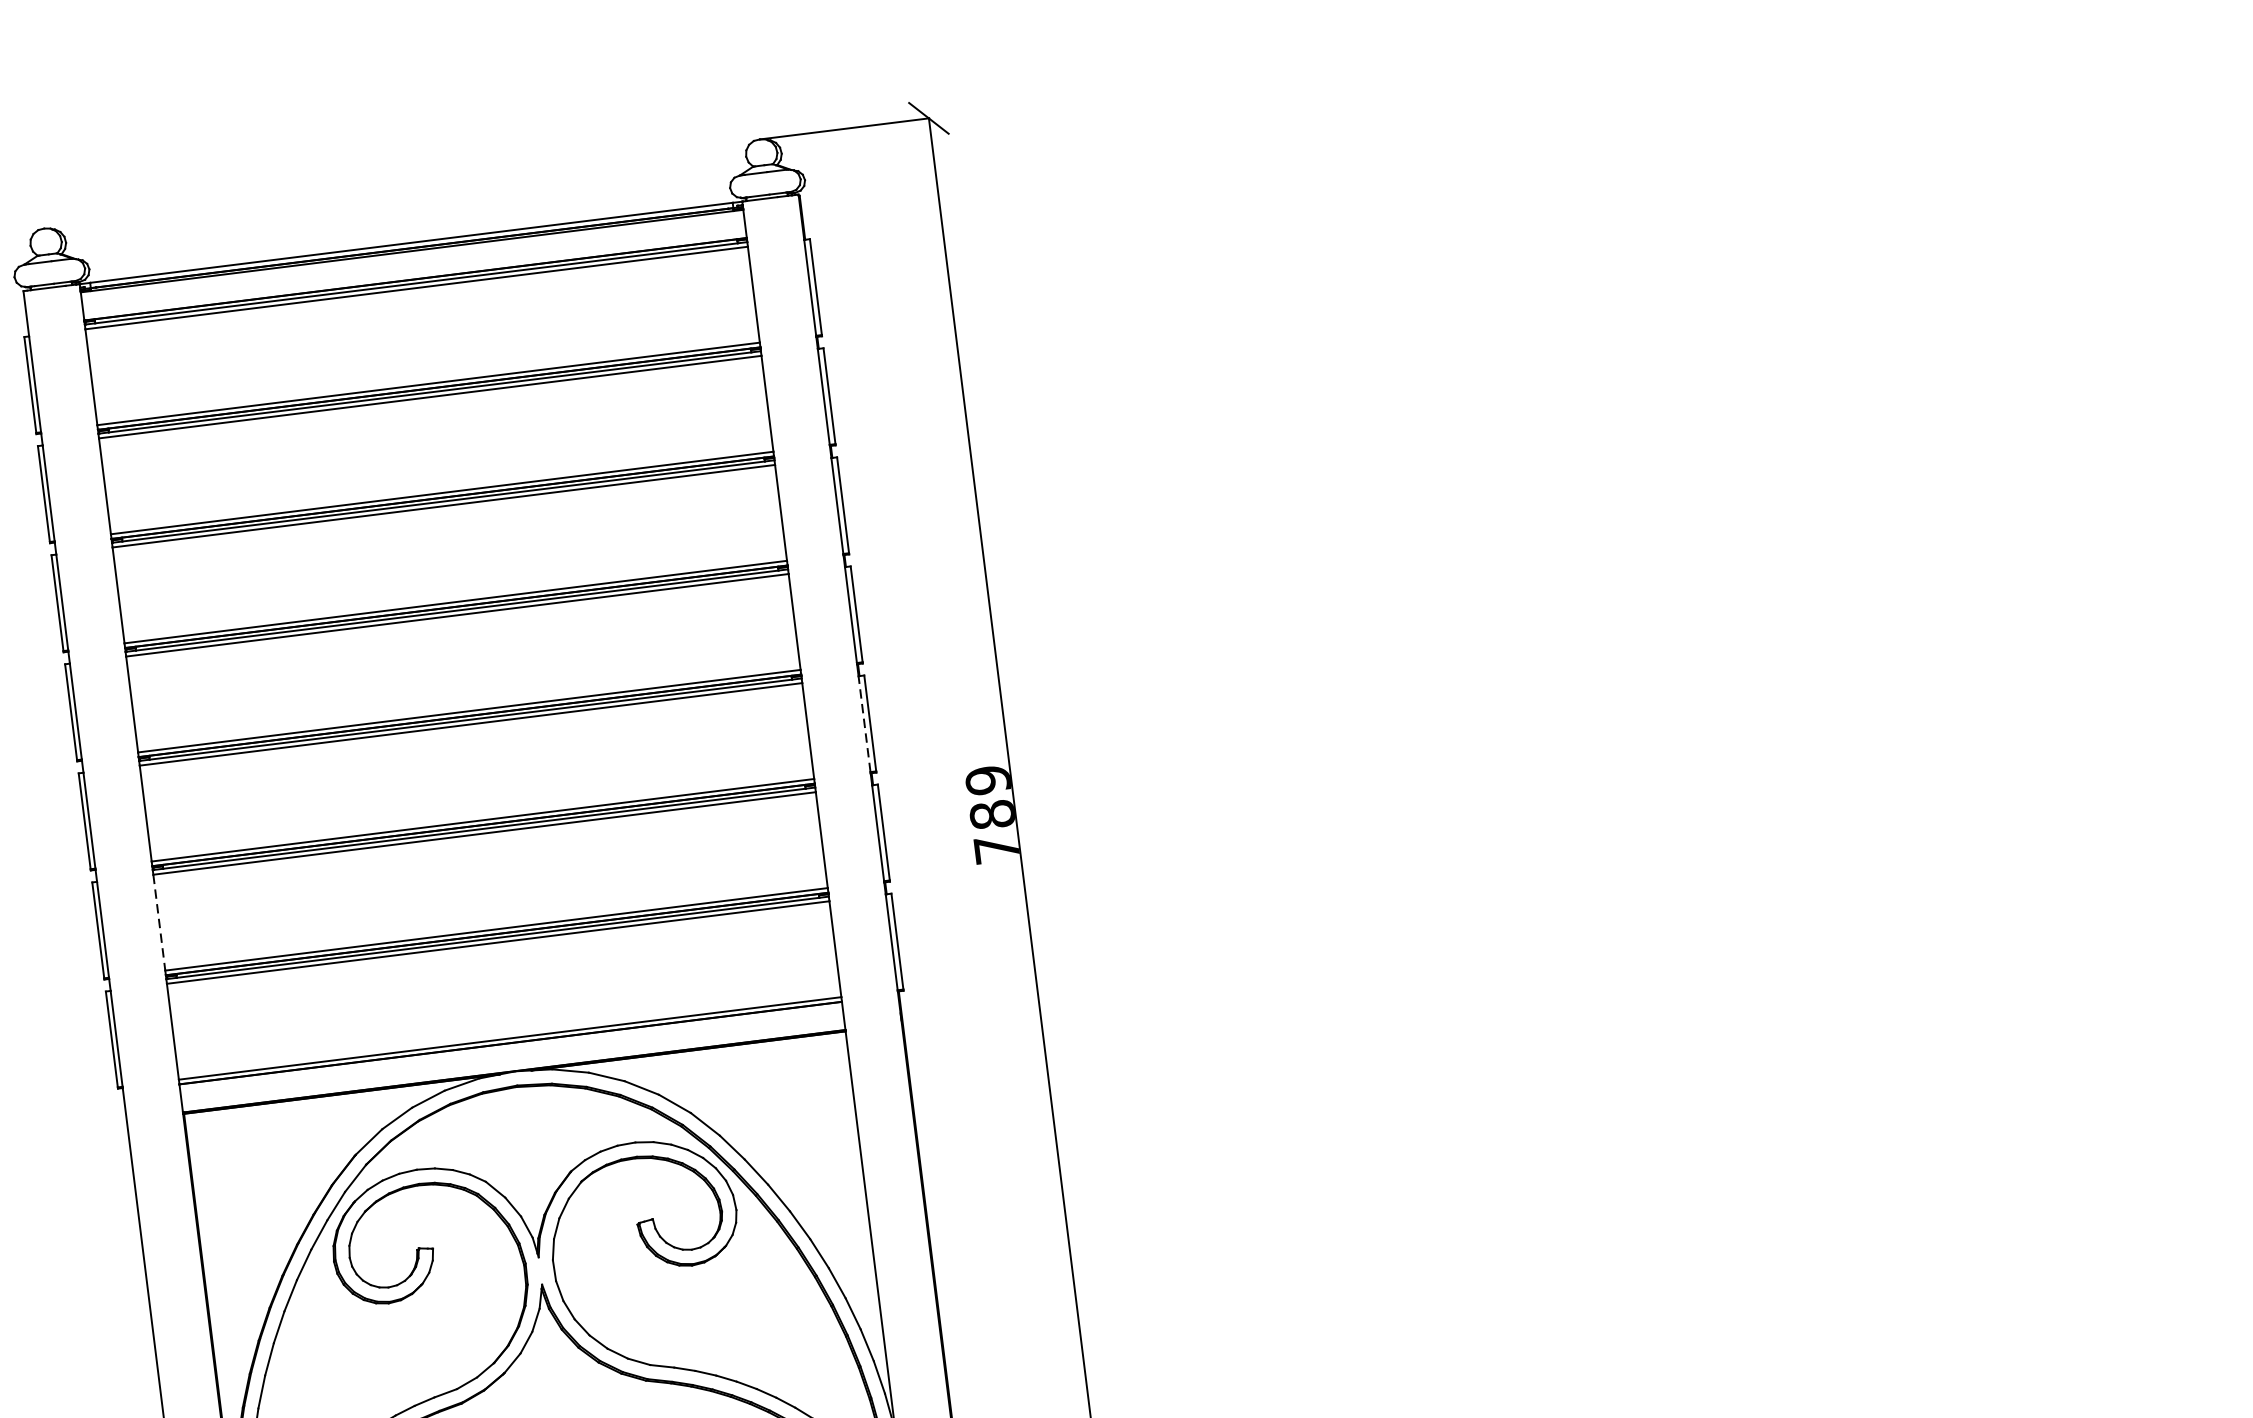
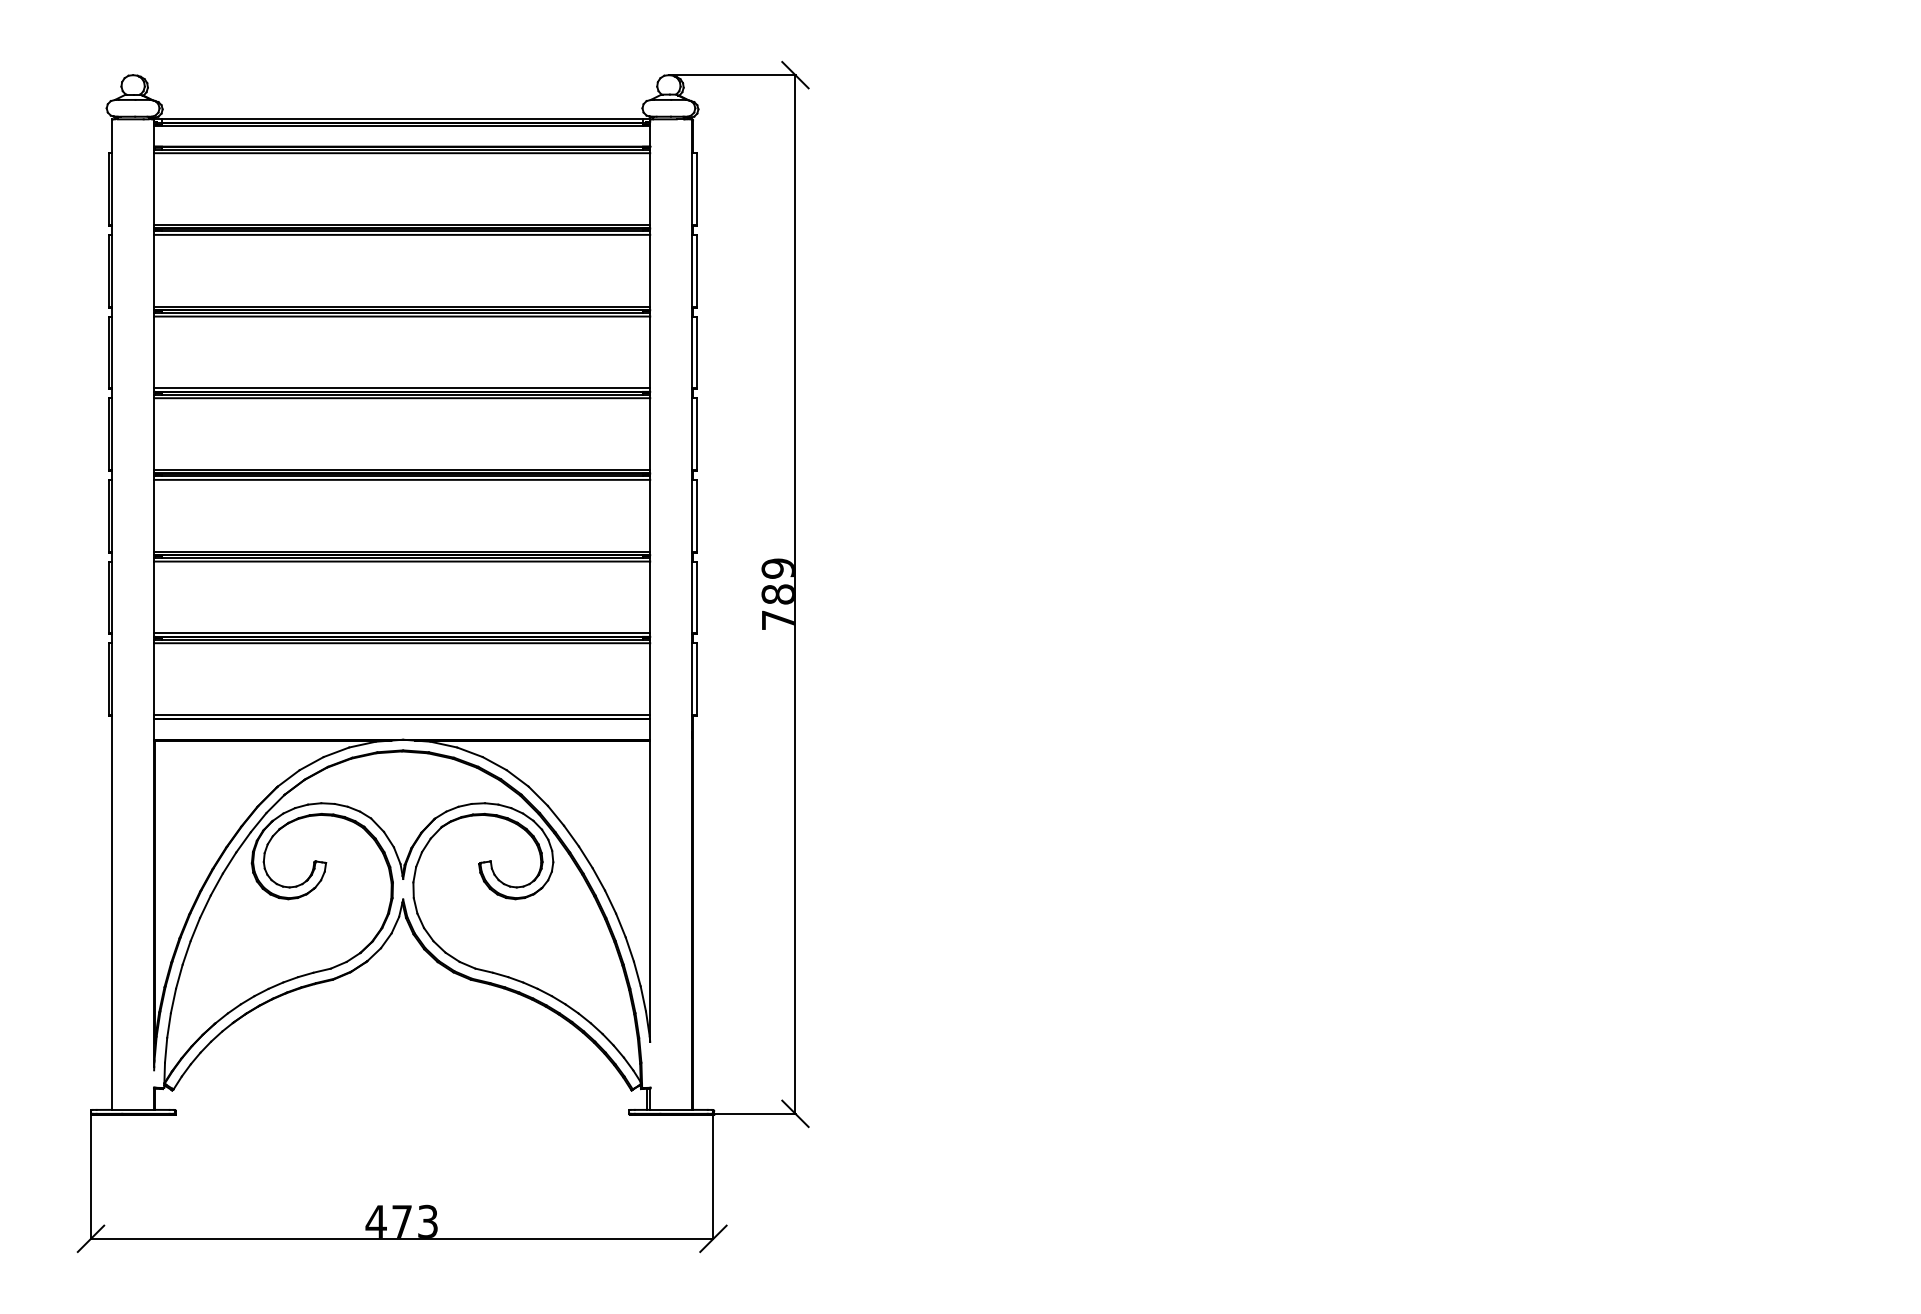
line: (864, 723) -> (692, 515), dashed -> solid
line: (159, 922) -> (154, 597), dashed -> solid

